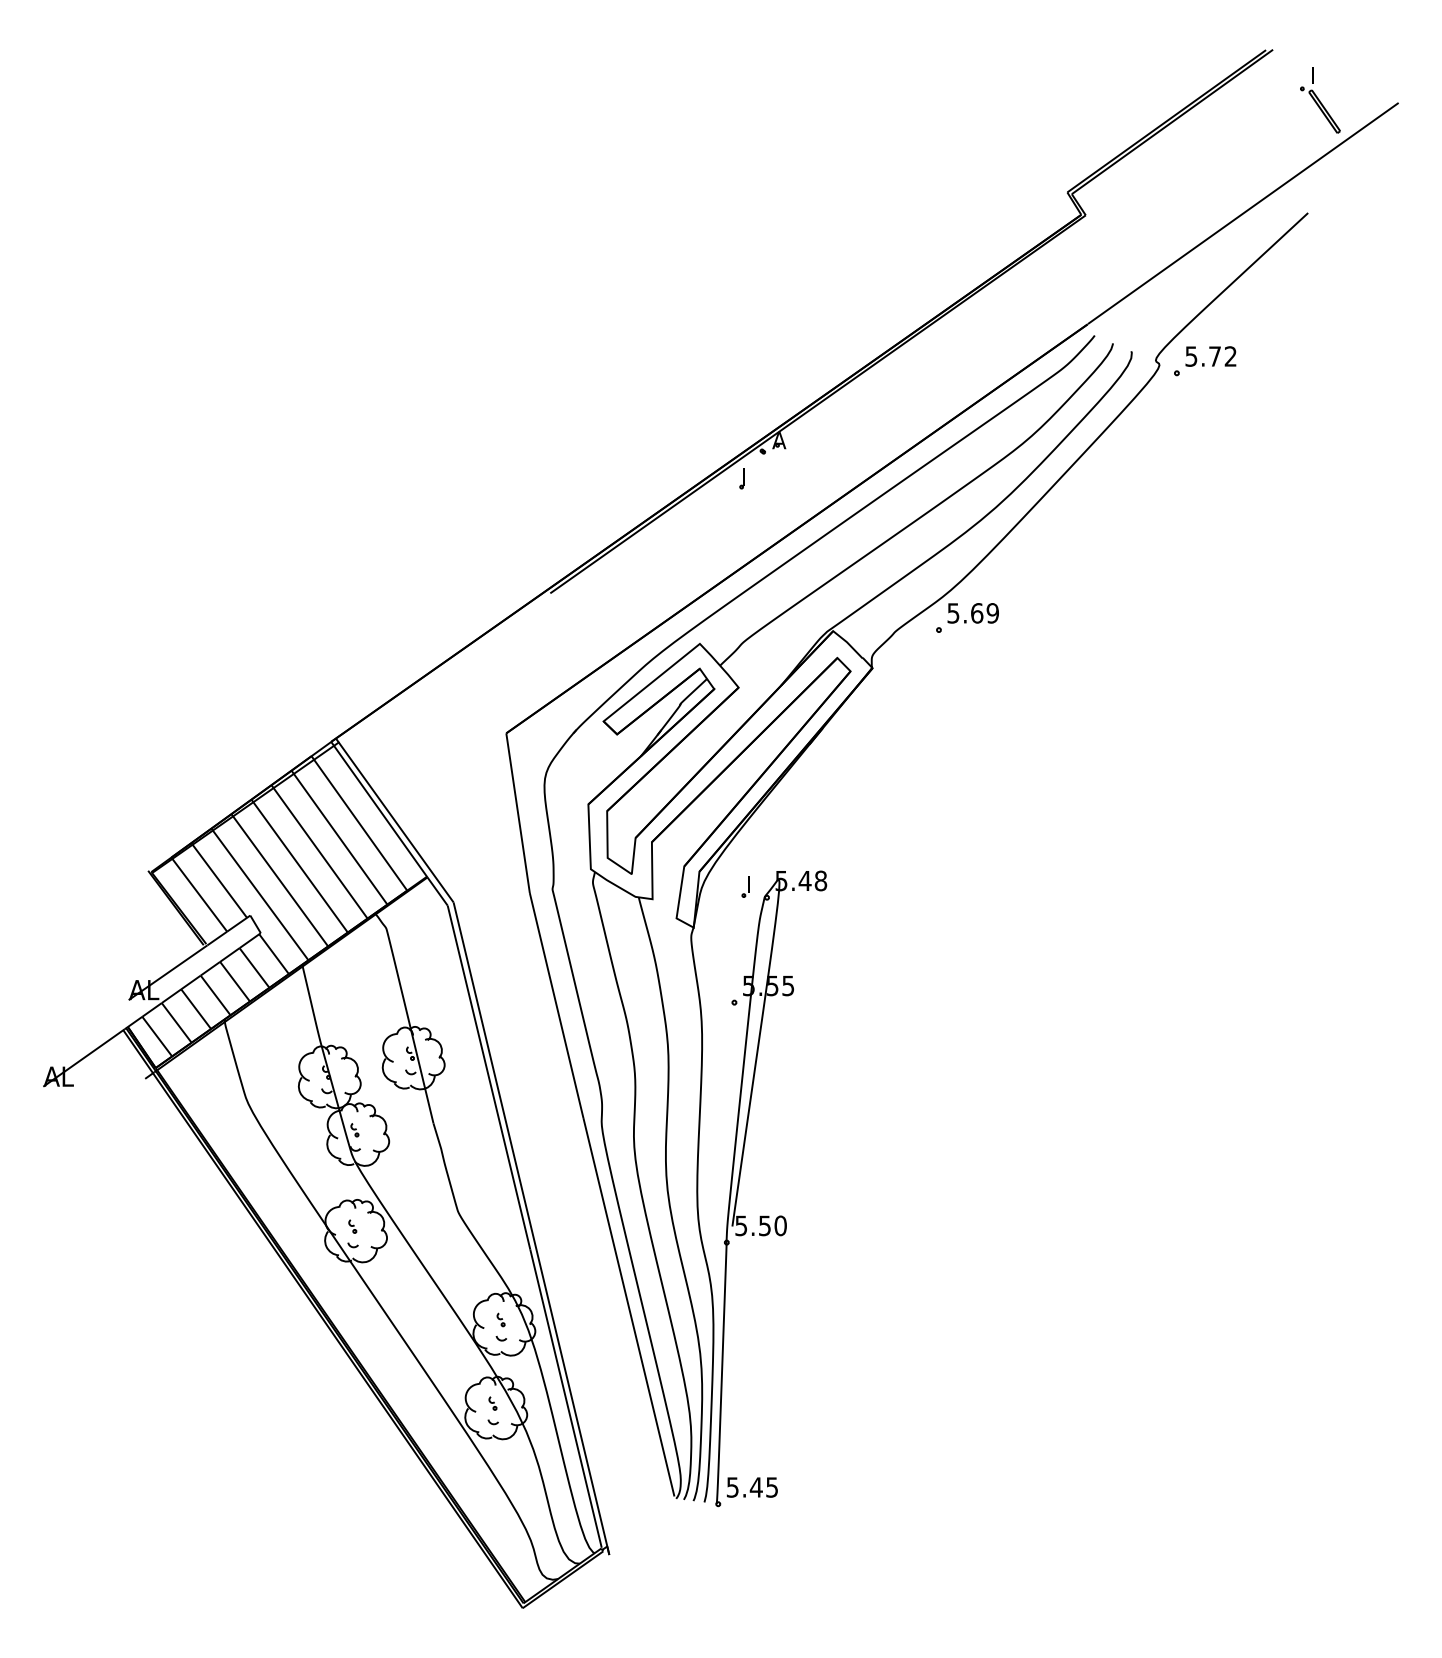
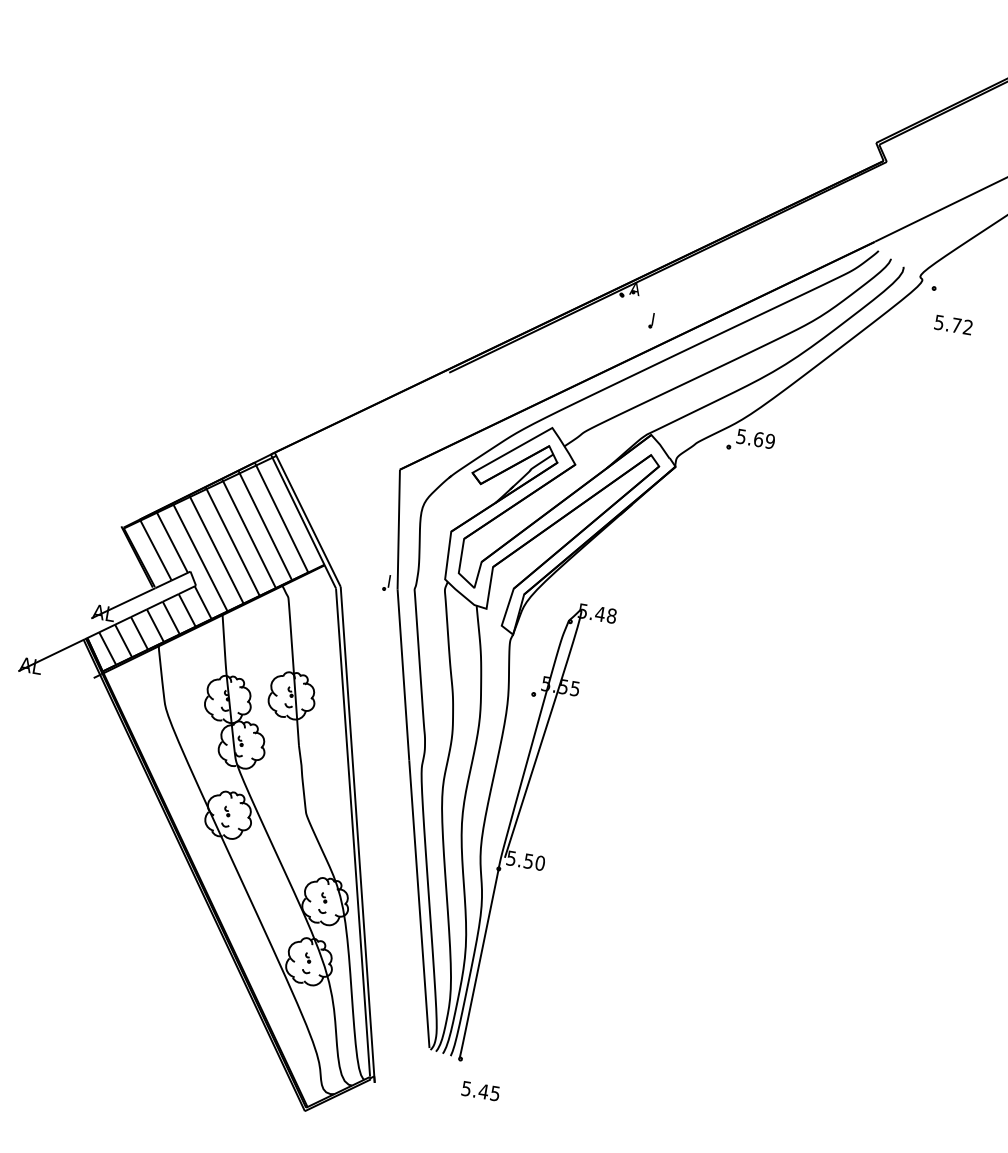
text: (1210, 356) -> (953, 324), moved
part: (741, 478) -> (651, 320), moved
part: (745, 886) -> (386, 582), moved
text: (752, 1487) -> (480, 1091), moved

